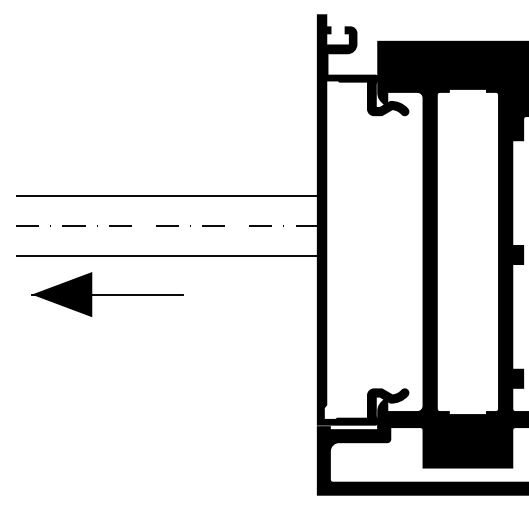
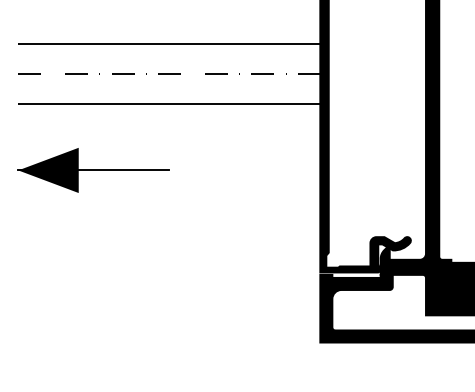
part: (107, 294) -> (93, 170), moved

